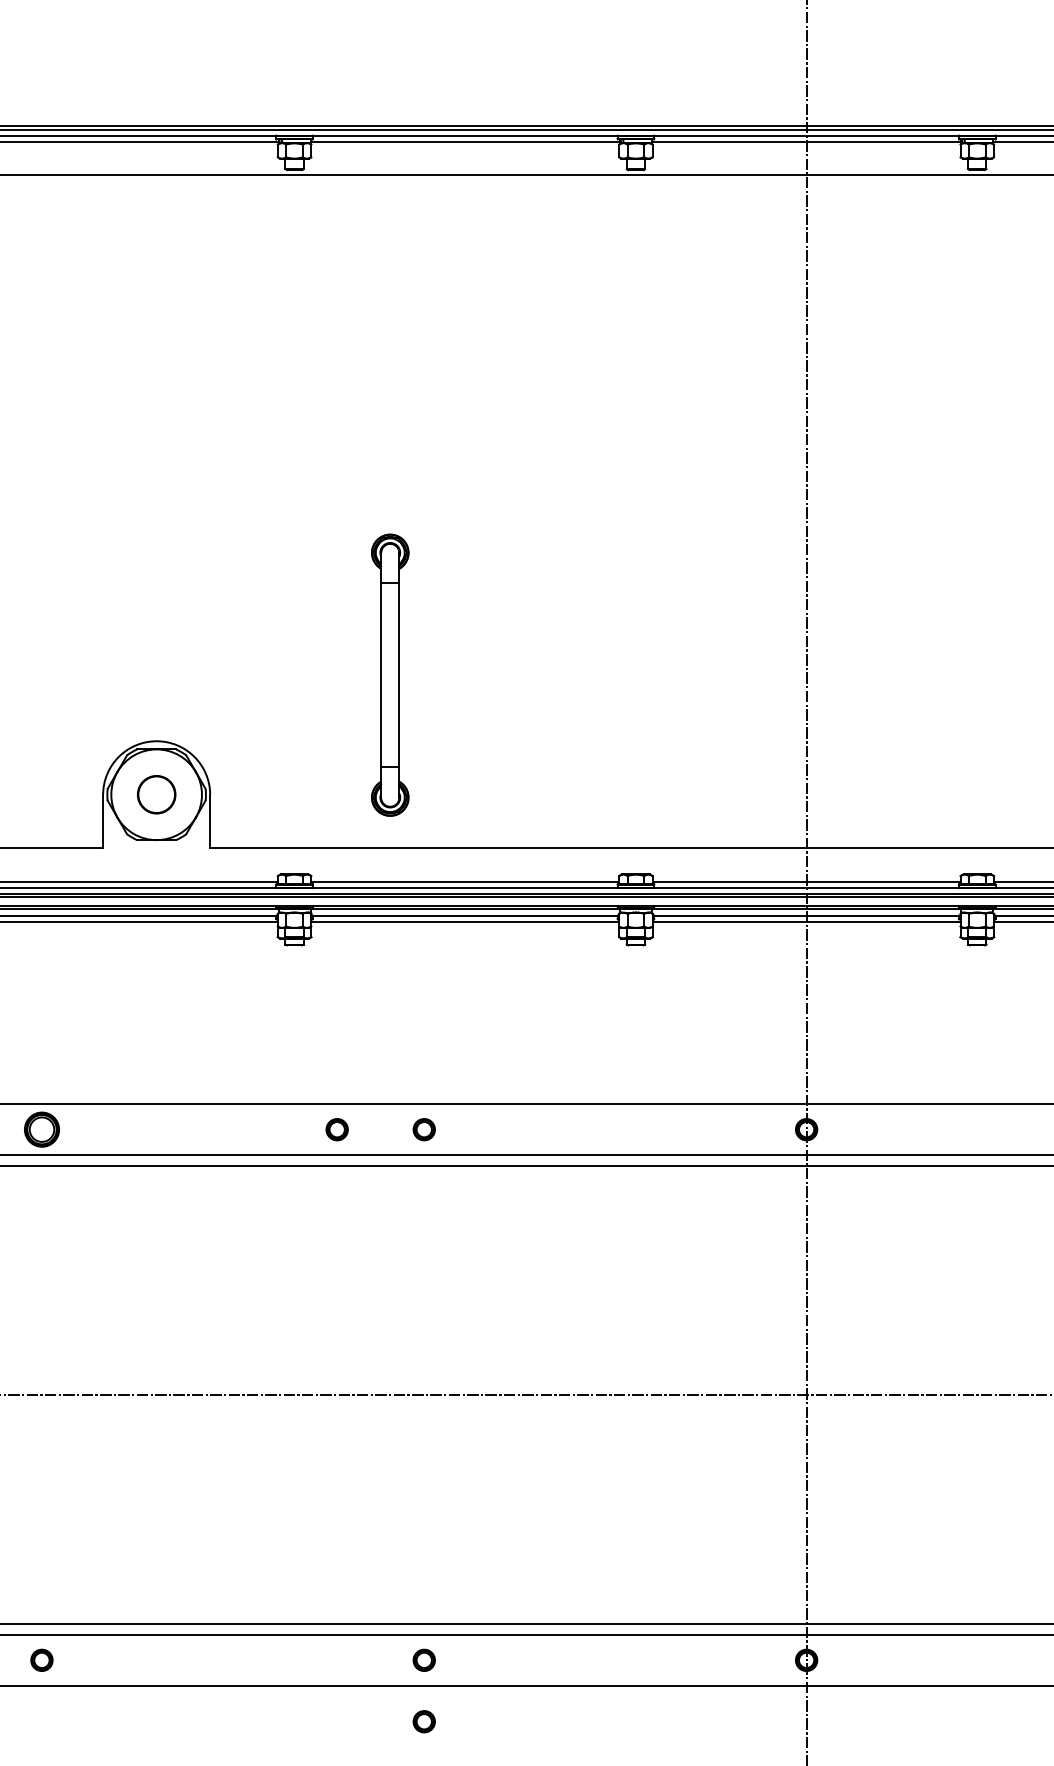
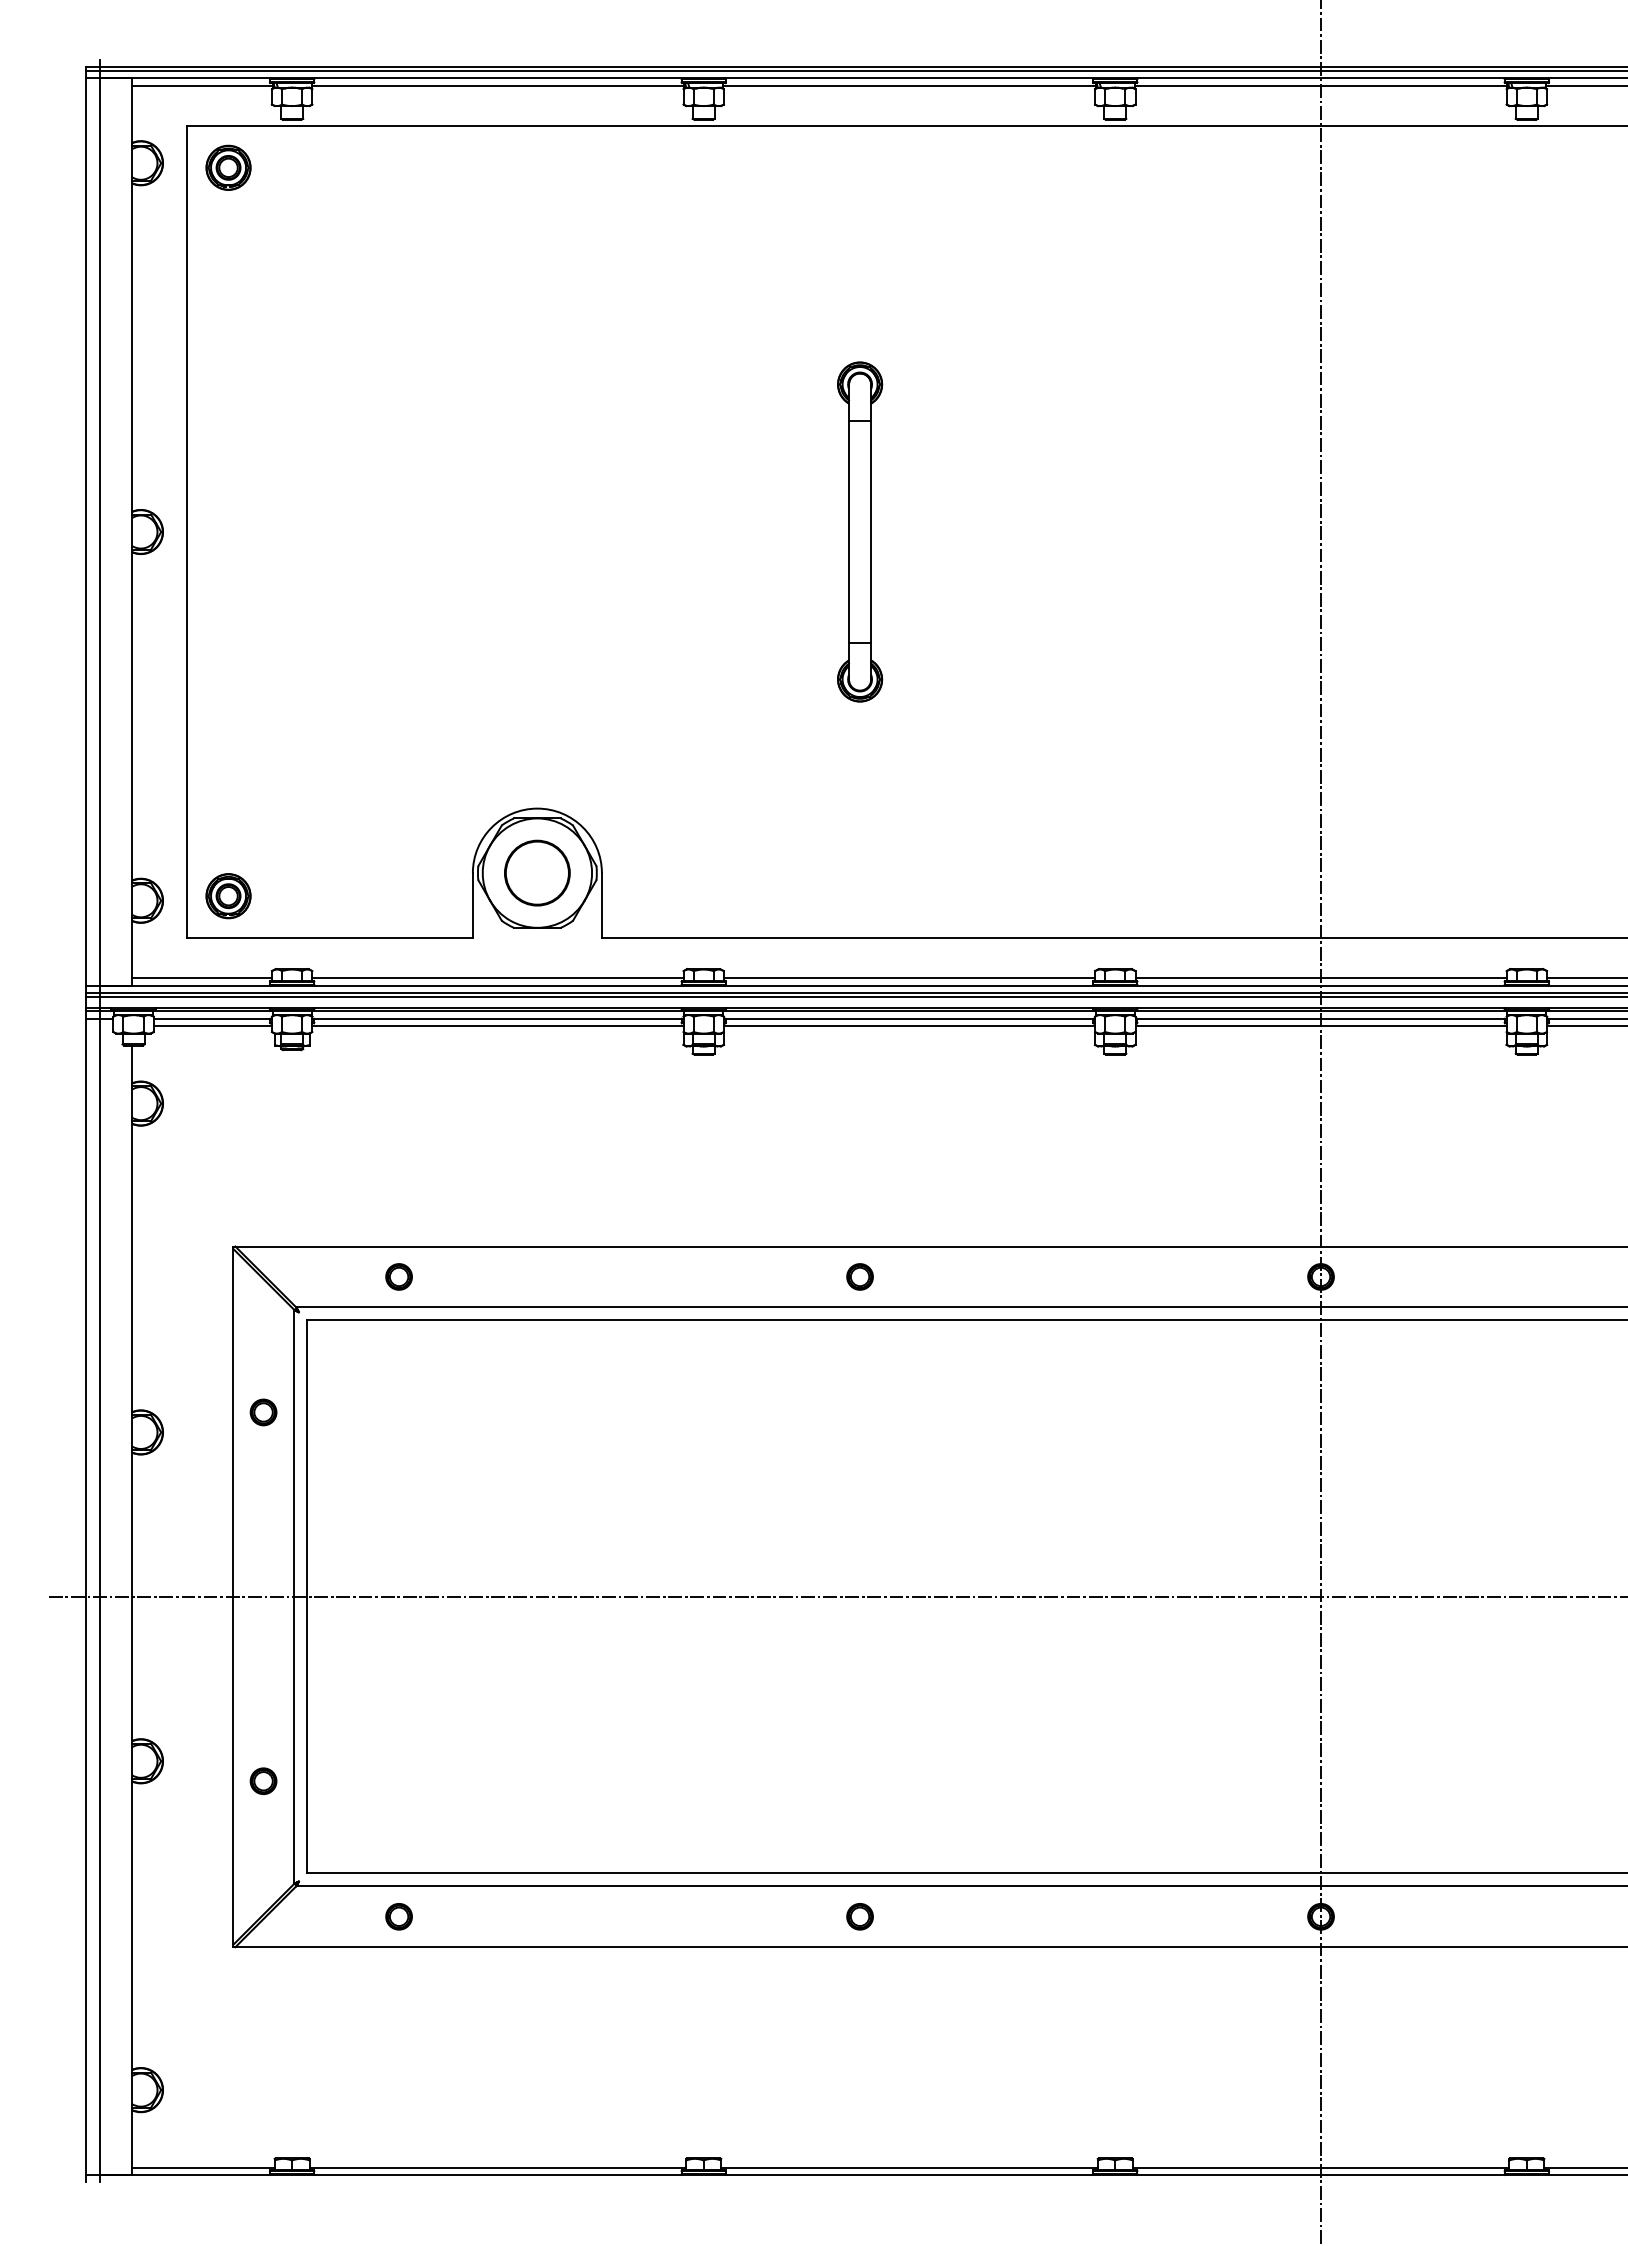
part: (390, 674) -> (860, 531), moved
part: (156, 794) -> (537, 872), size x1.43
part: (41, 1129) -> (398, 1276), size x0.62
part: (336, 1129) -> (754, 1276), removed
part: (423, 1721) -> (859, 1990), removed

